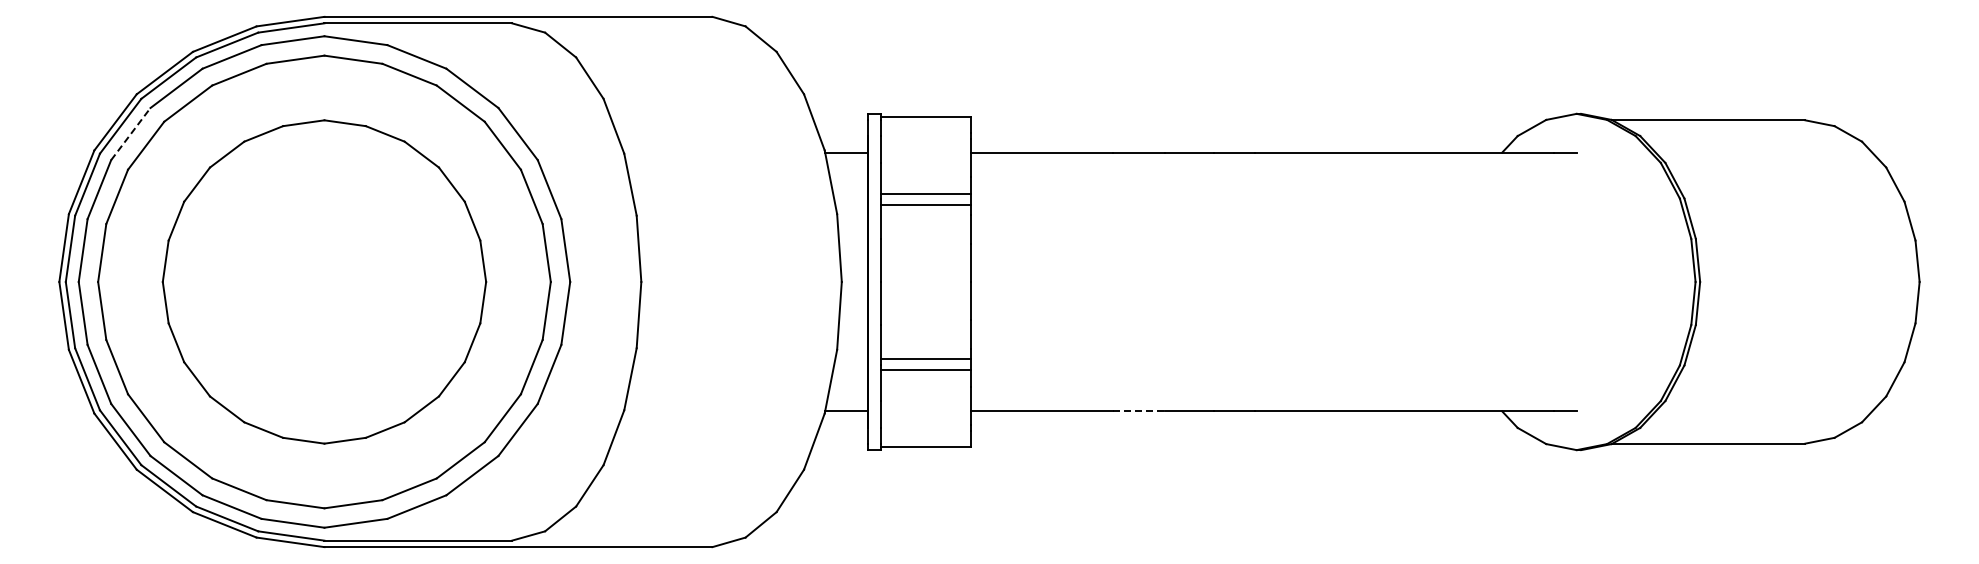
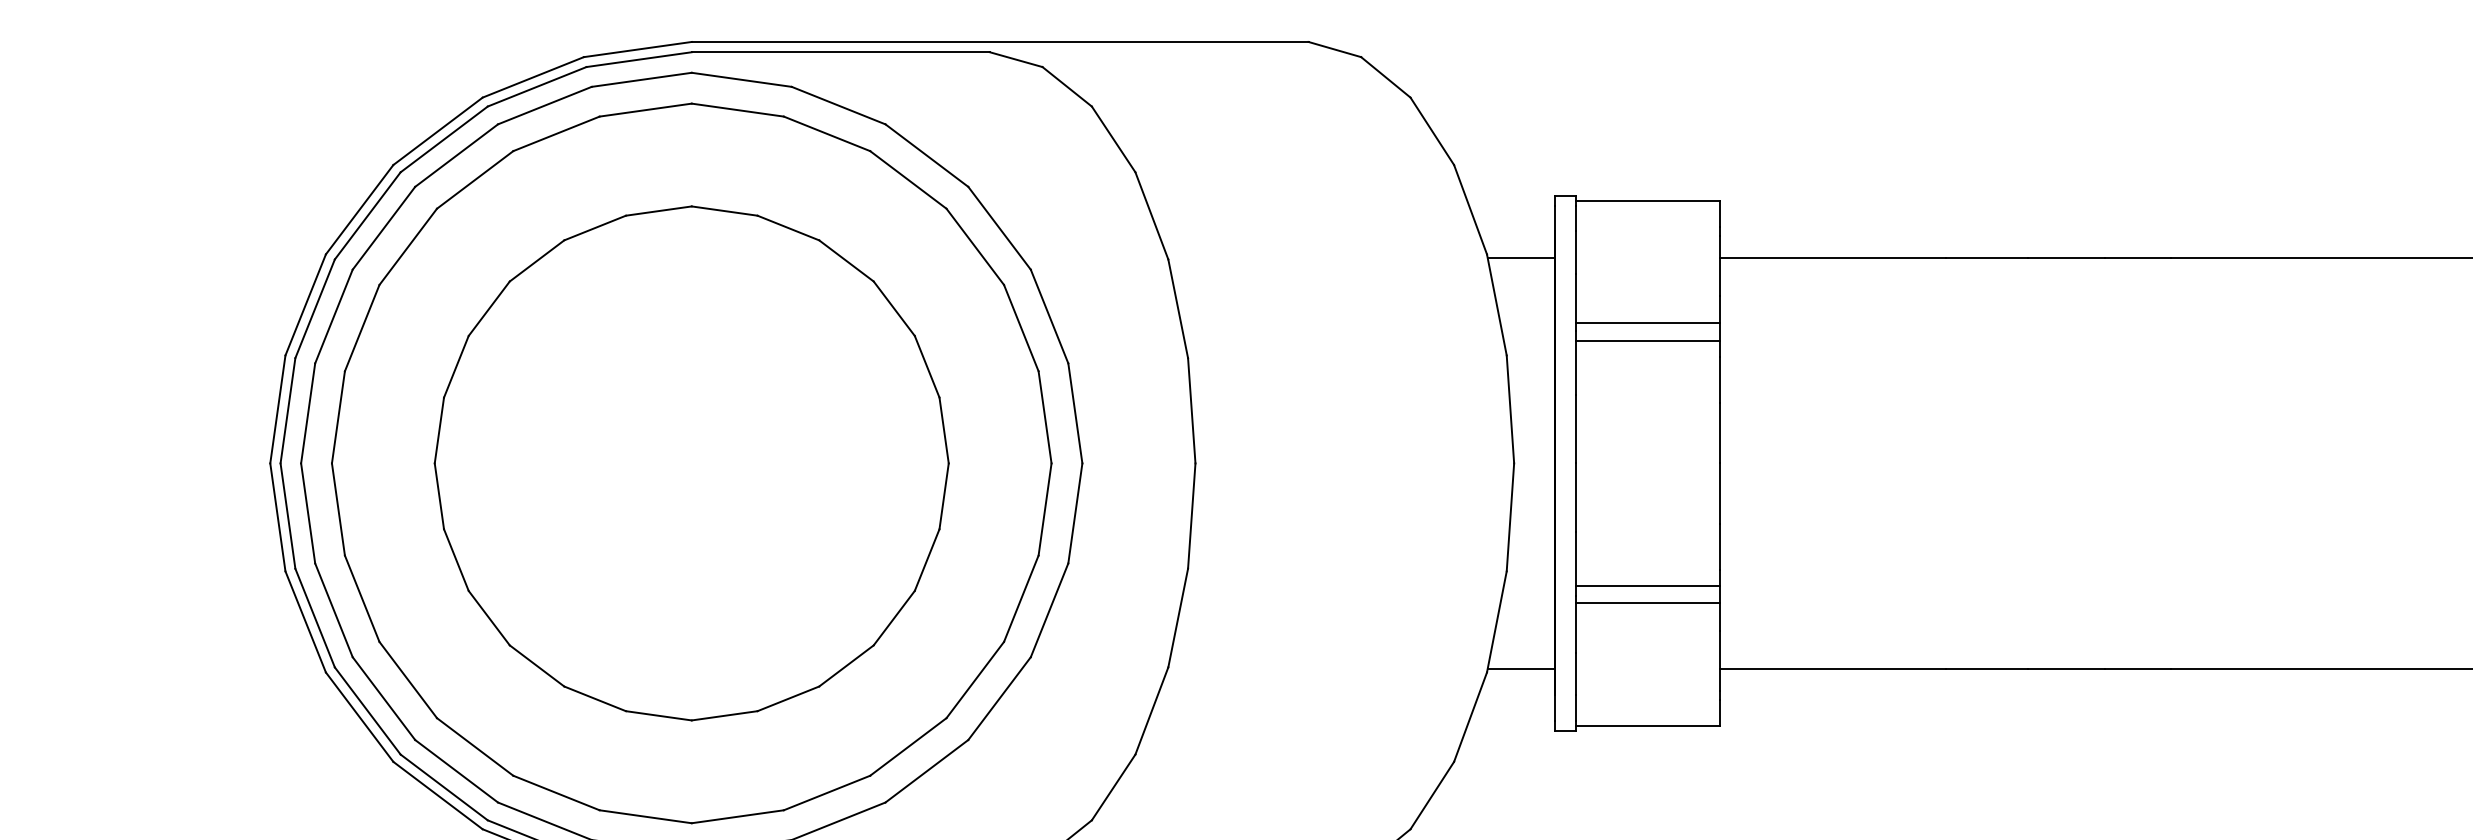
line: (130, 134) -> (383, 228), dashed -> solid
line: (1139, 411) -> (1987, 669), dashed -> solid

